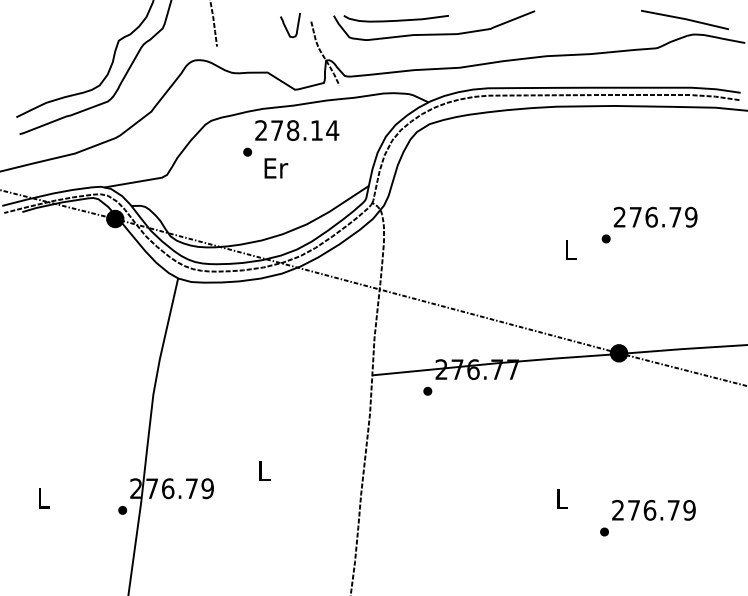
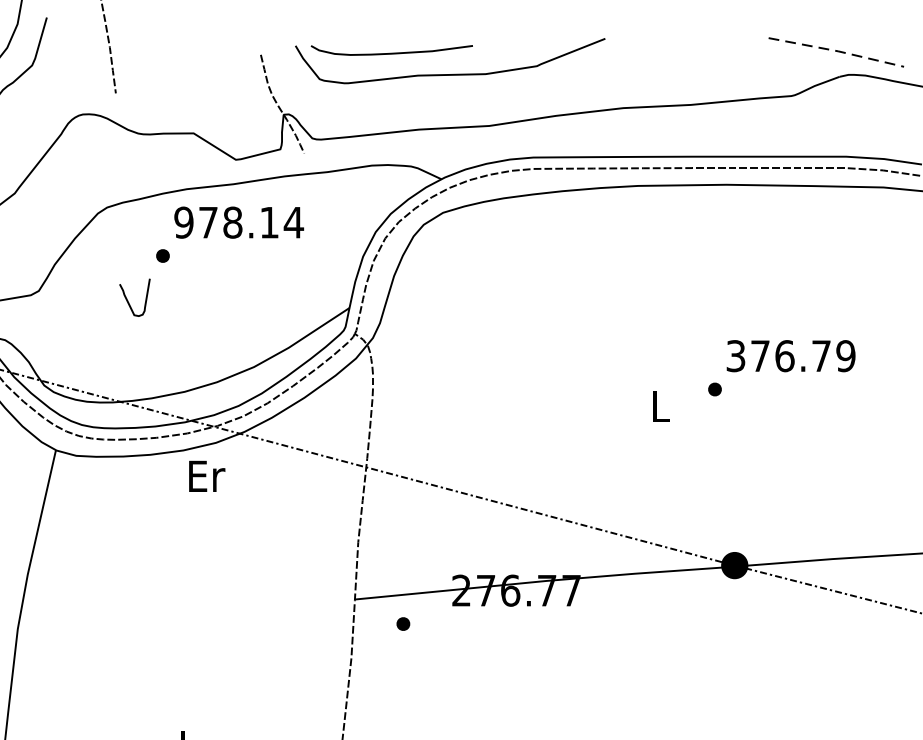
line: (686, 19) -> (838, 51), solid -> dashed
curve: (286, 26) -> (128, 299), moved
text: (261, 130) -> (184, 222), 278.14 -> 978.14
text: (276, 168) -> (207, 476), moved
text: (619, 217) -> (735, 356), 276.79 -> 376.79
part: (427, 390) -> (402, 622), moved

